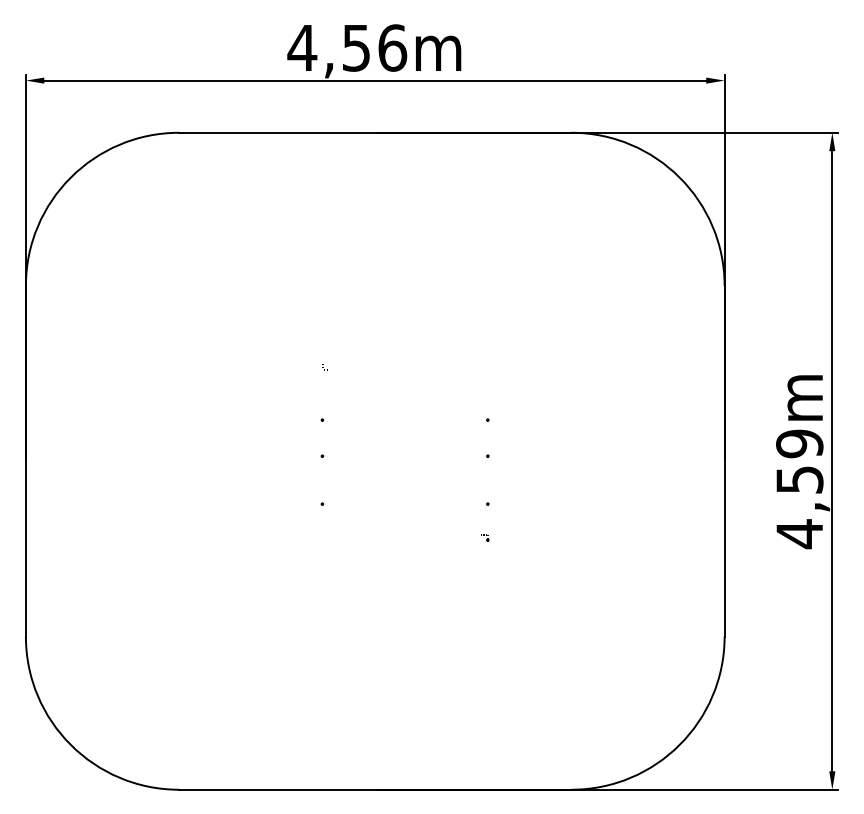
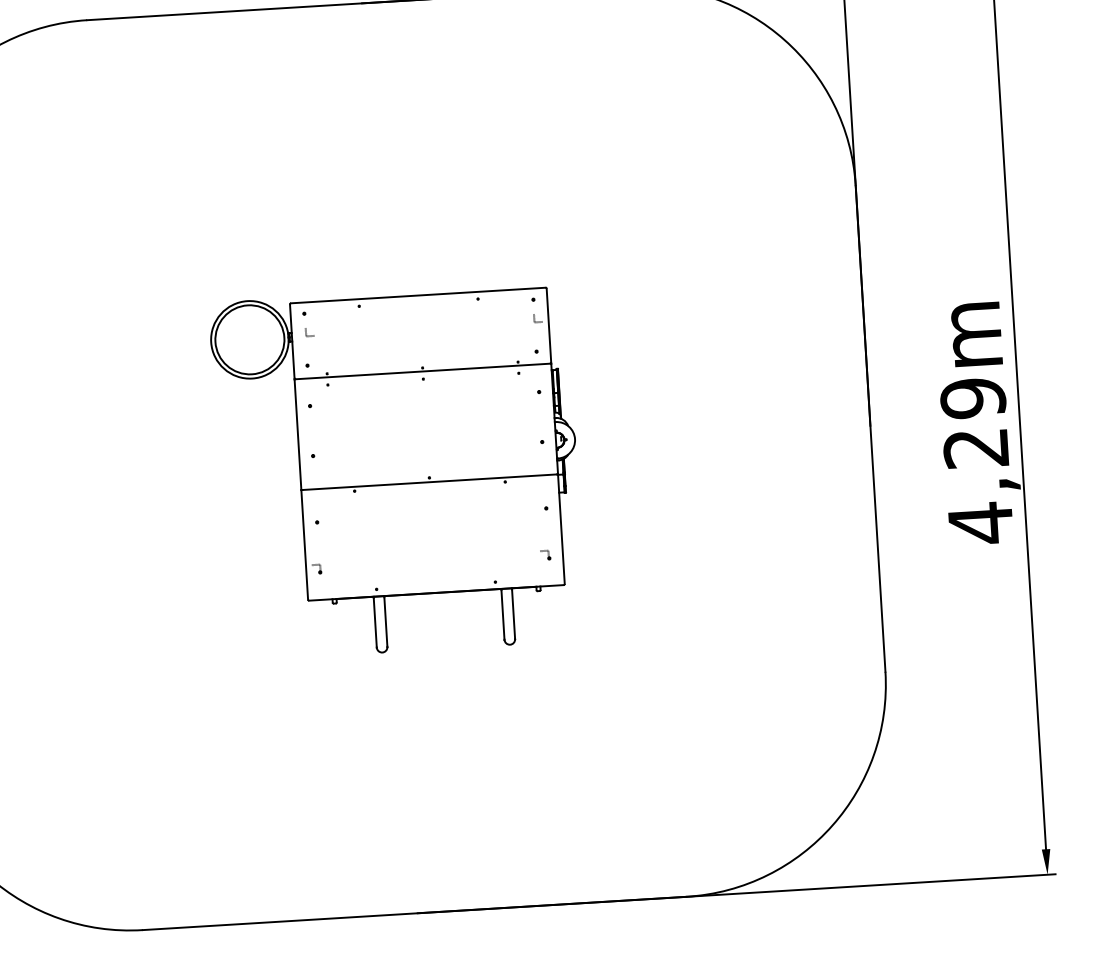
part: (382, 471) -> (397, 472), added
text: (799, 479) -> (975, 447), 4,59m -> 4,29m

